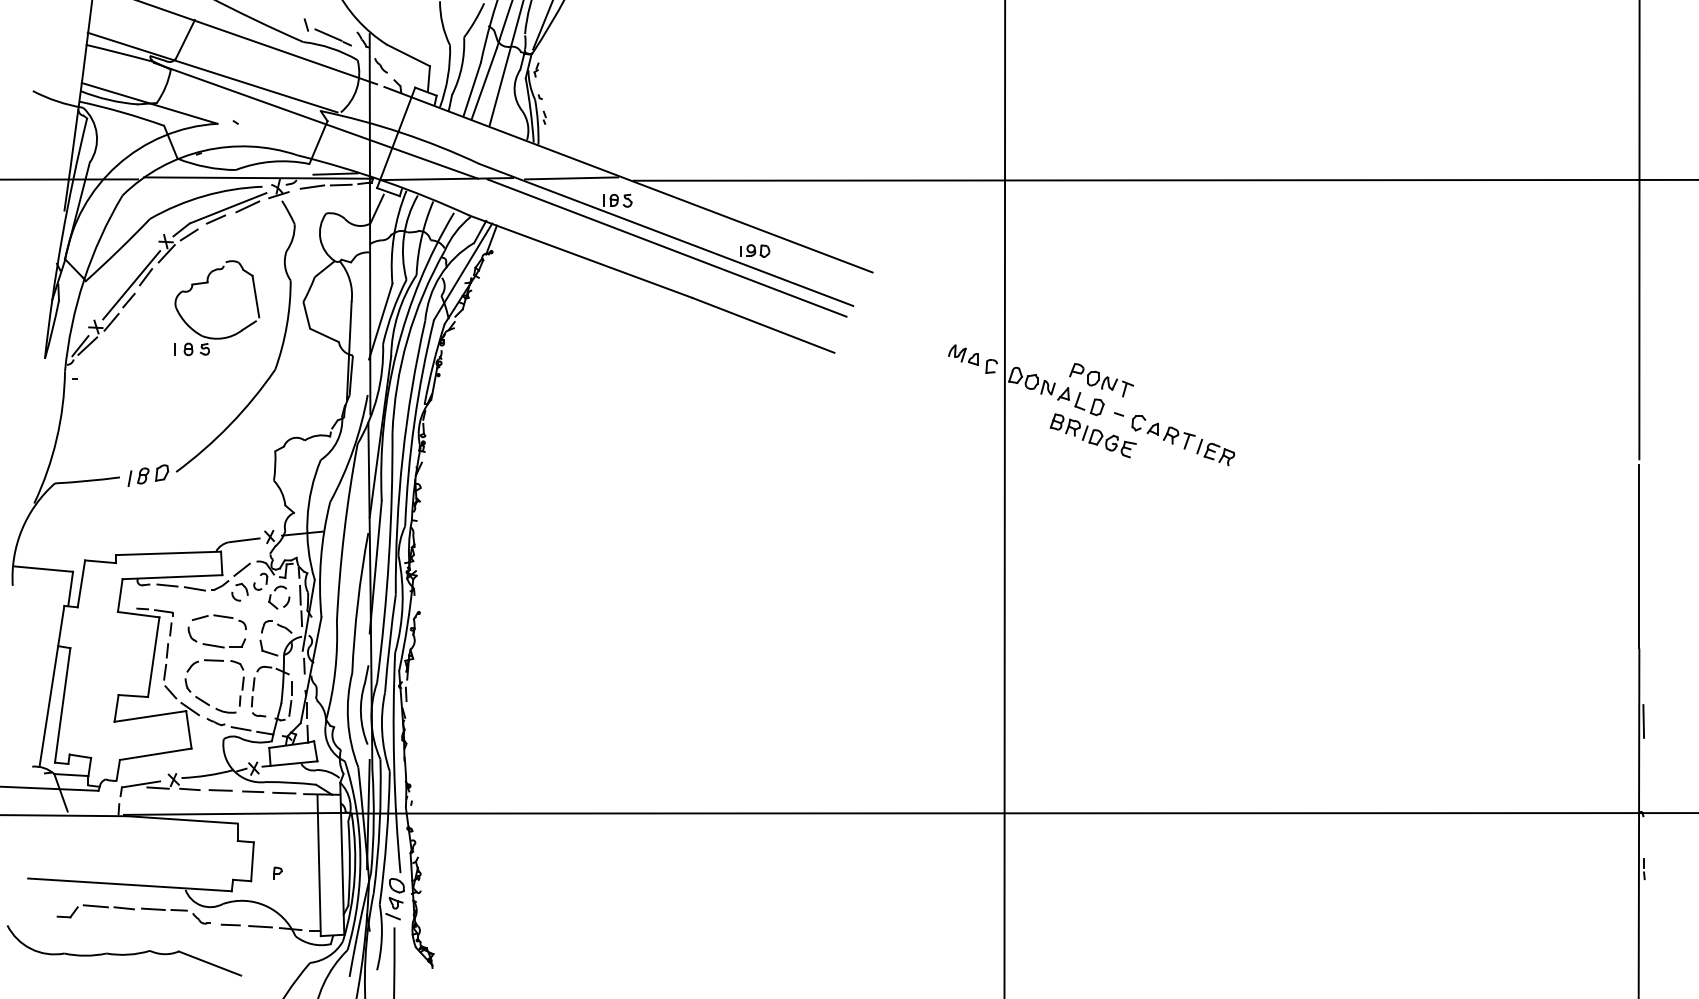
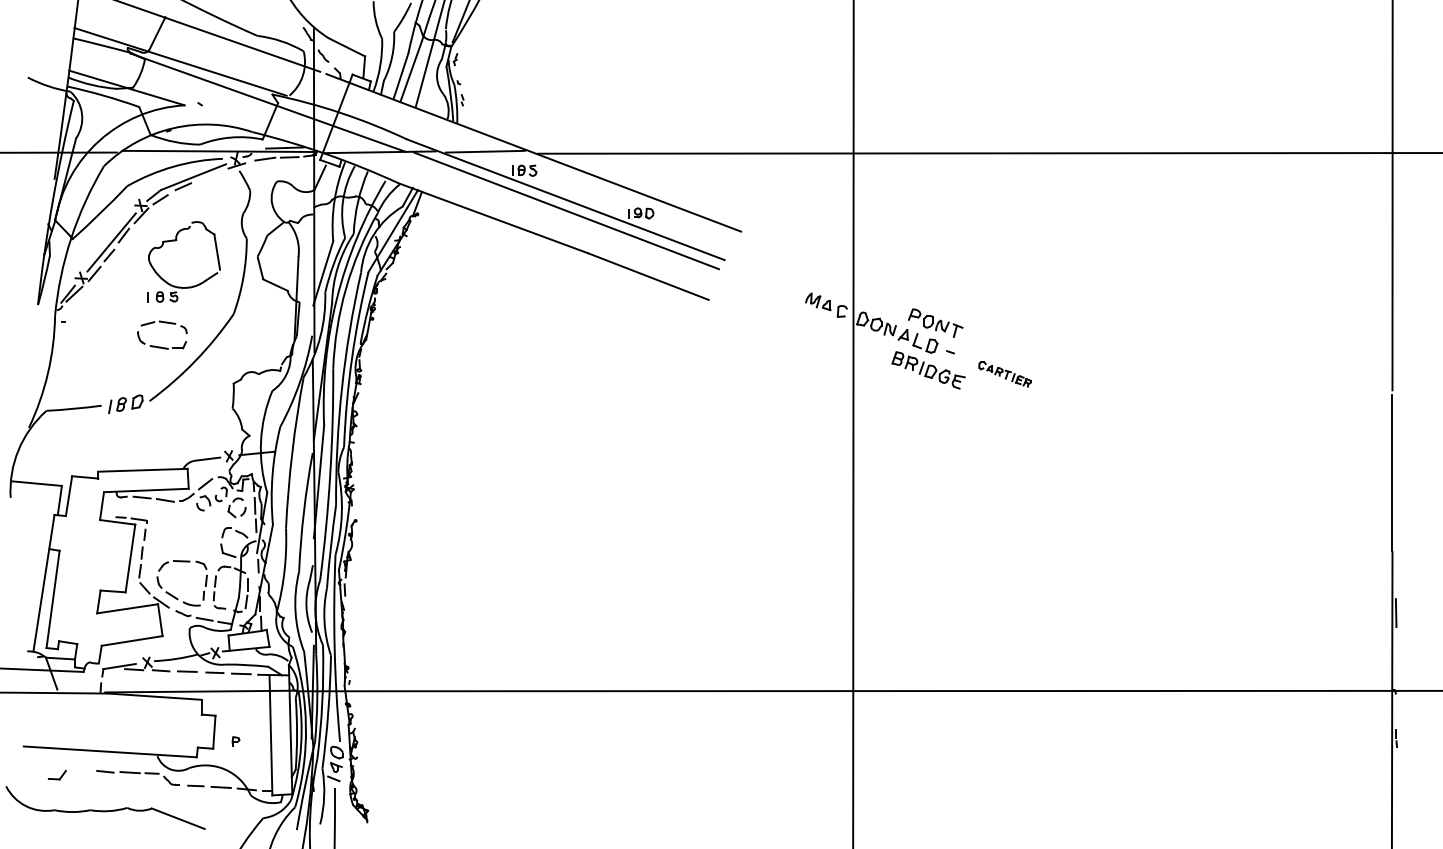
part: (327, 32) -> (278, 27), removed
line: (247, 206) -> (210, 175), removed
part: (1183, 440) -> (1005, 374), size x0.6
part: (213, 644) -> (159, 346), moved
line: (95, 906) -> (80, 770), removed

